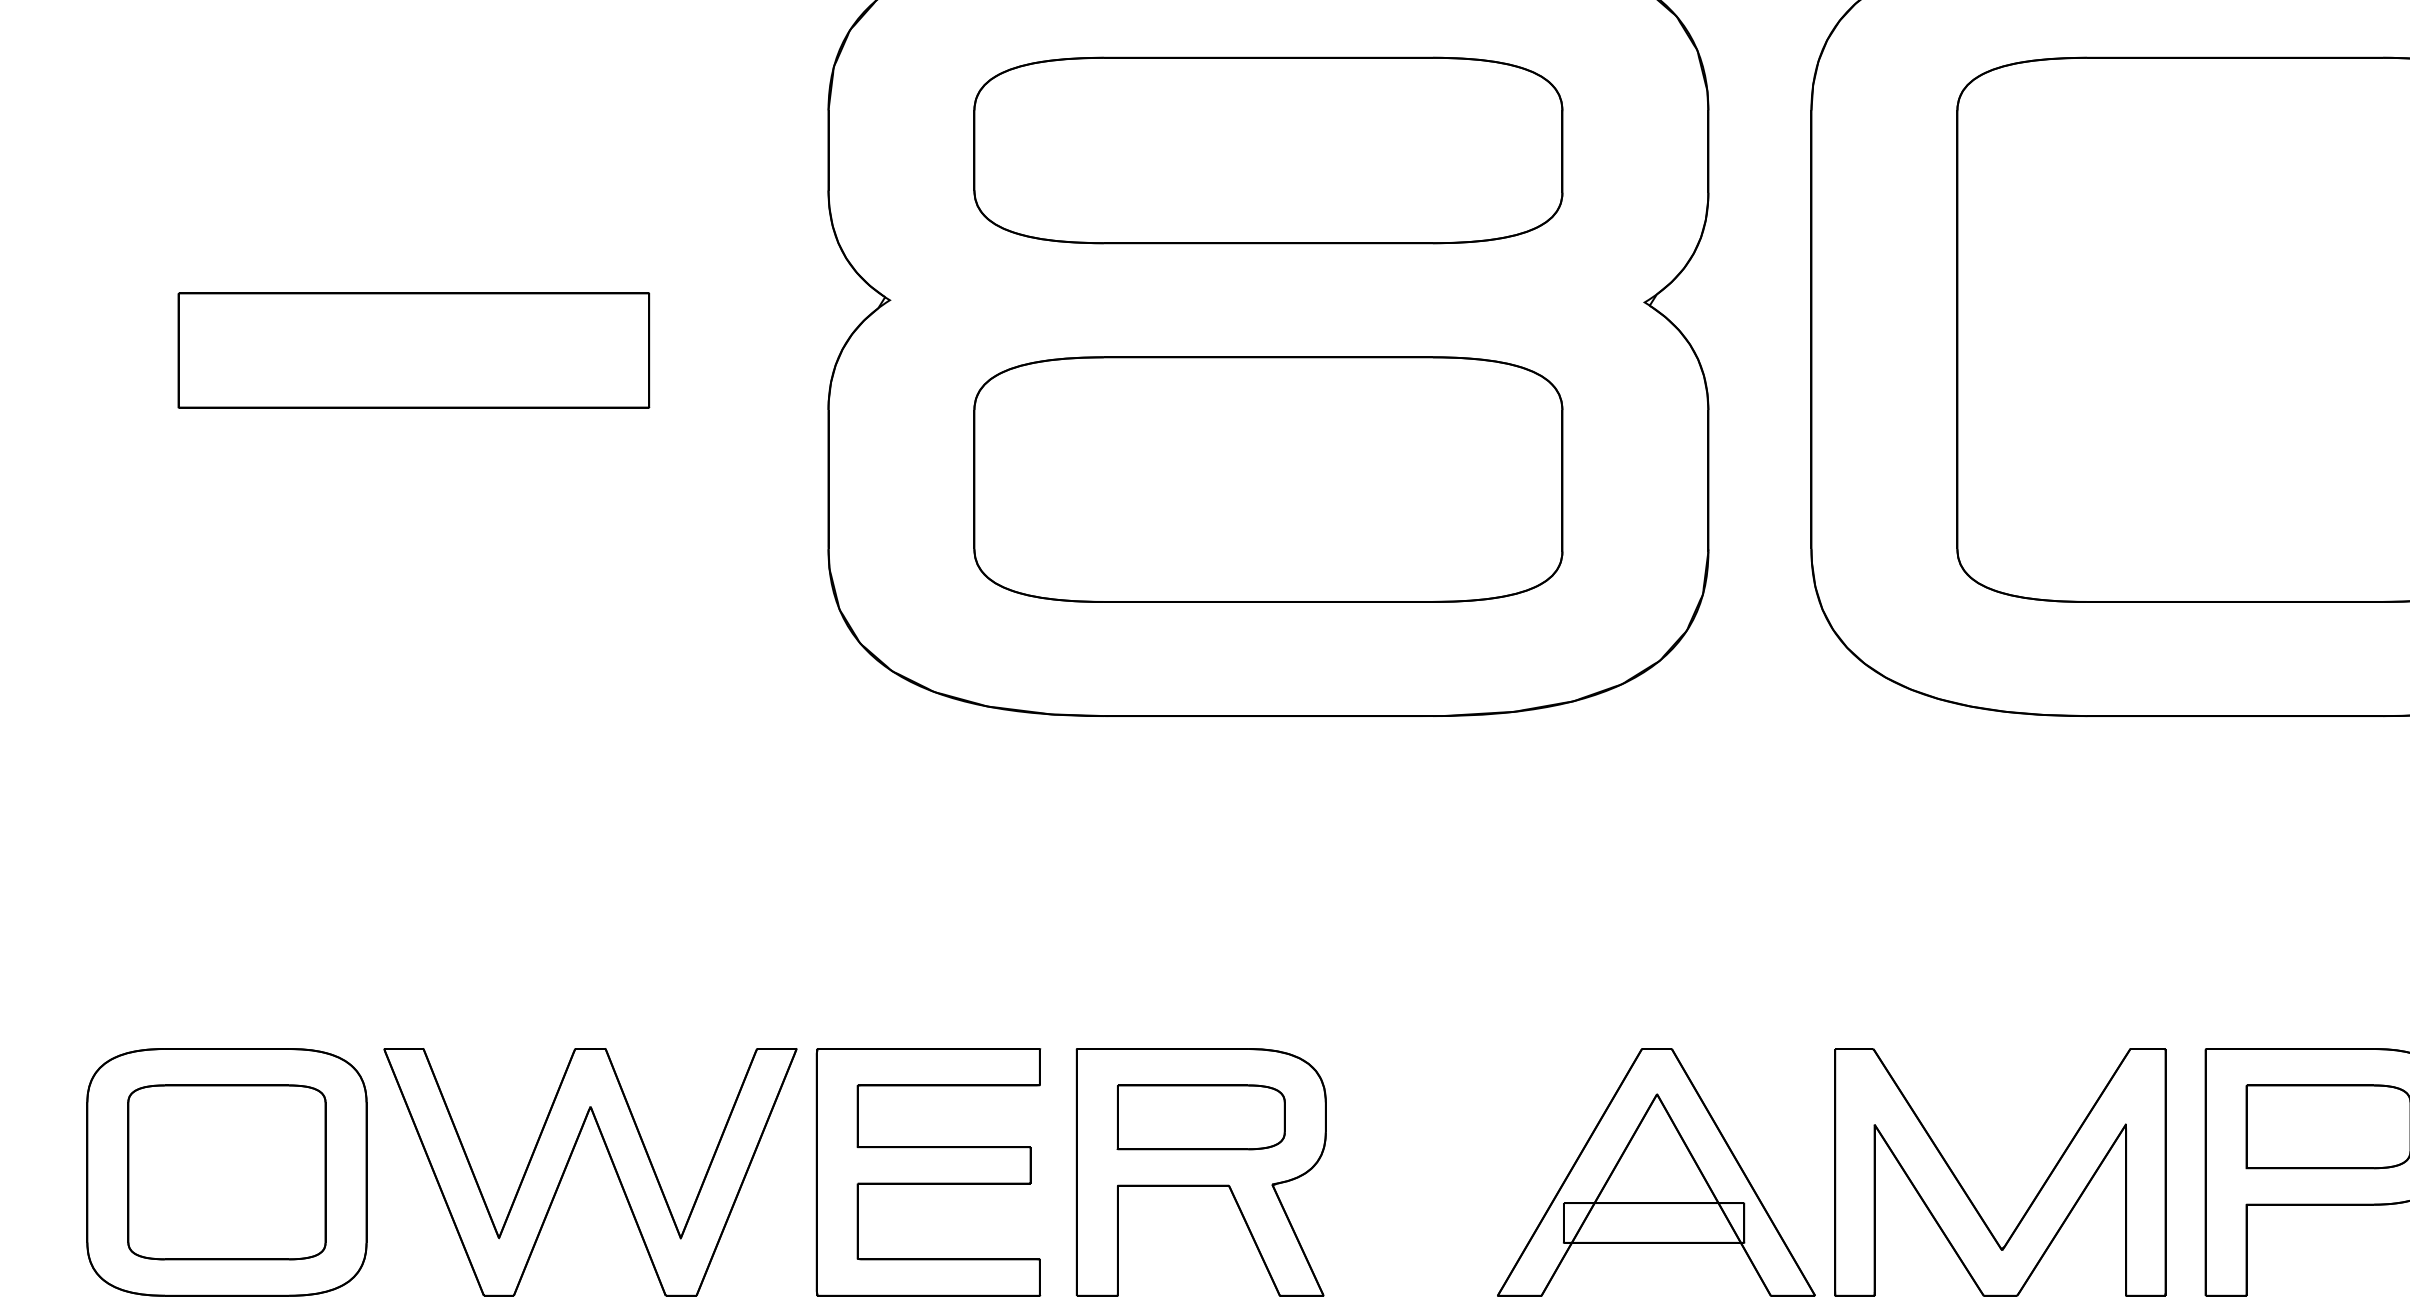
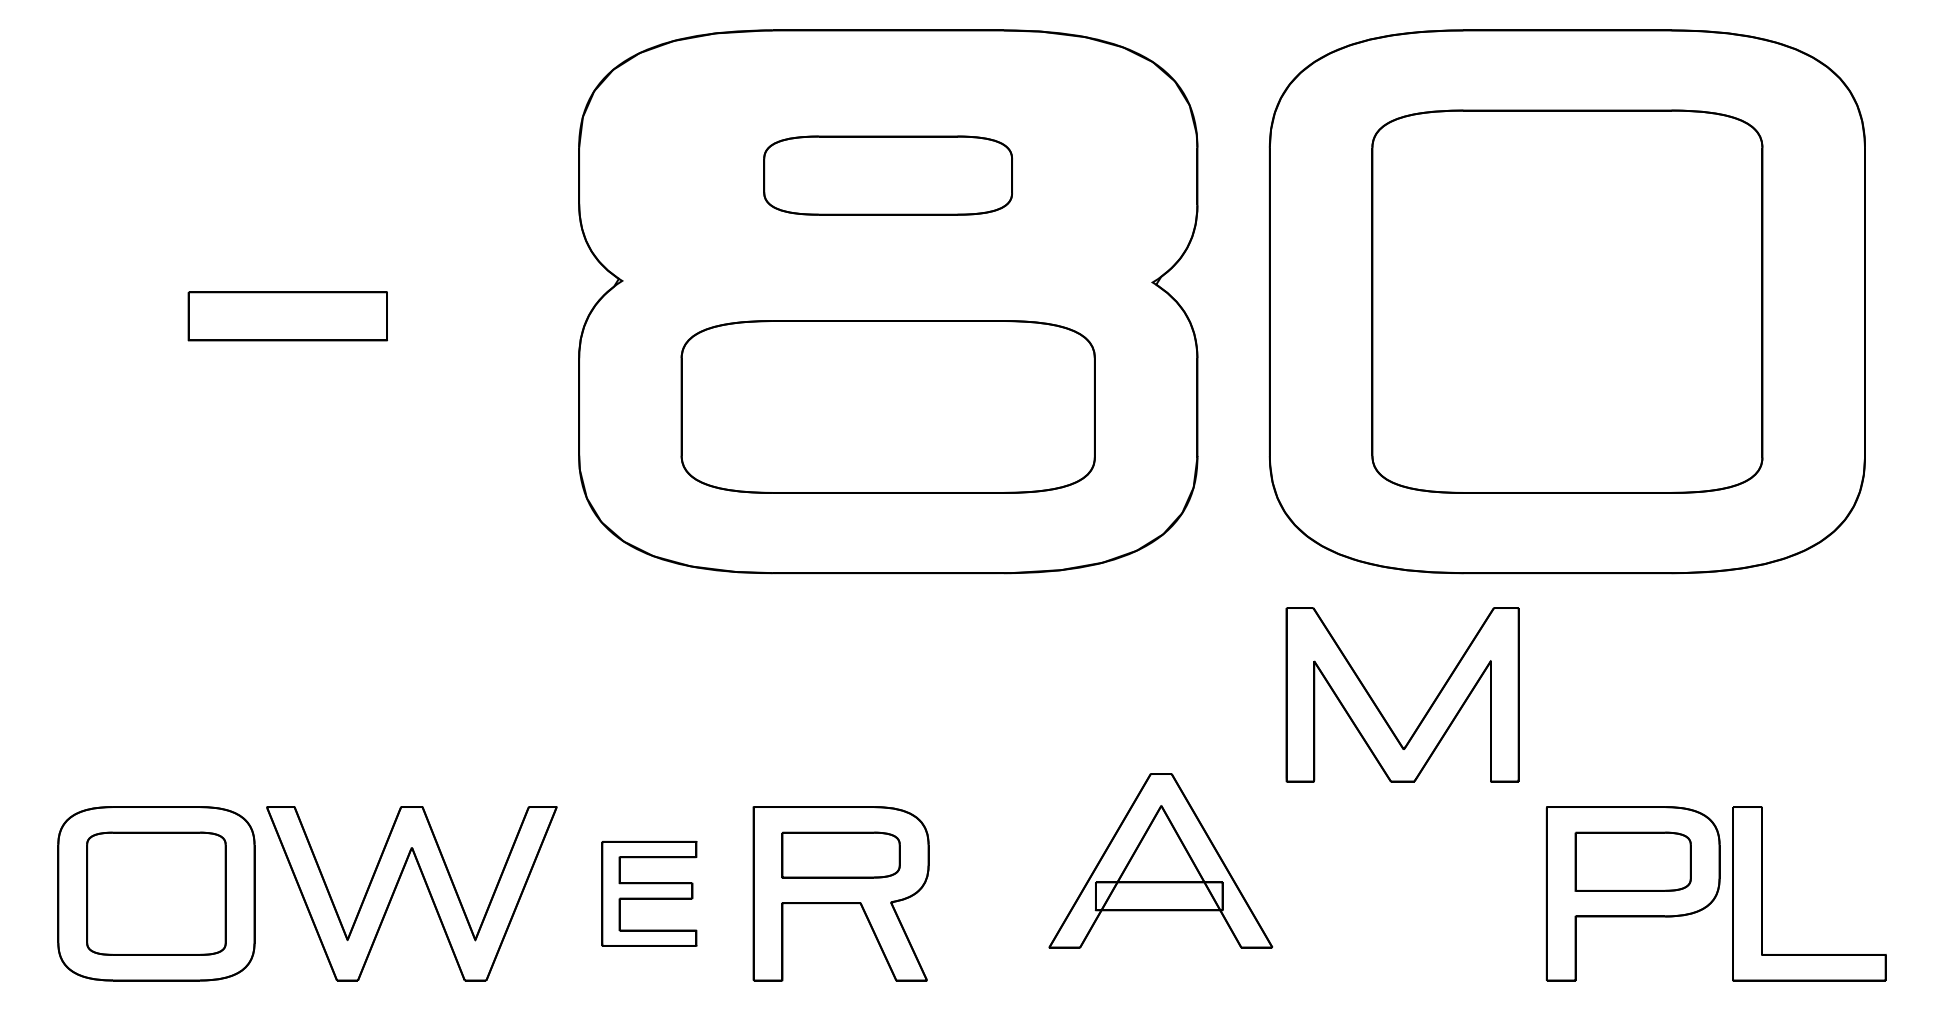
part: (1267, 150) -> (887, 175), size x0.6
part: (413, 350) -> (287, 316), size x0.6
part: (928, 1171) -> (649, 893), size x0.6
part: (1655, 1171) -> (1160, 860), moved
part: (1968, 1194) -> (1380, 710), moved

